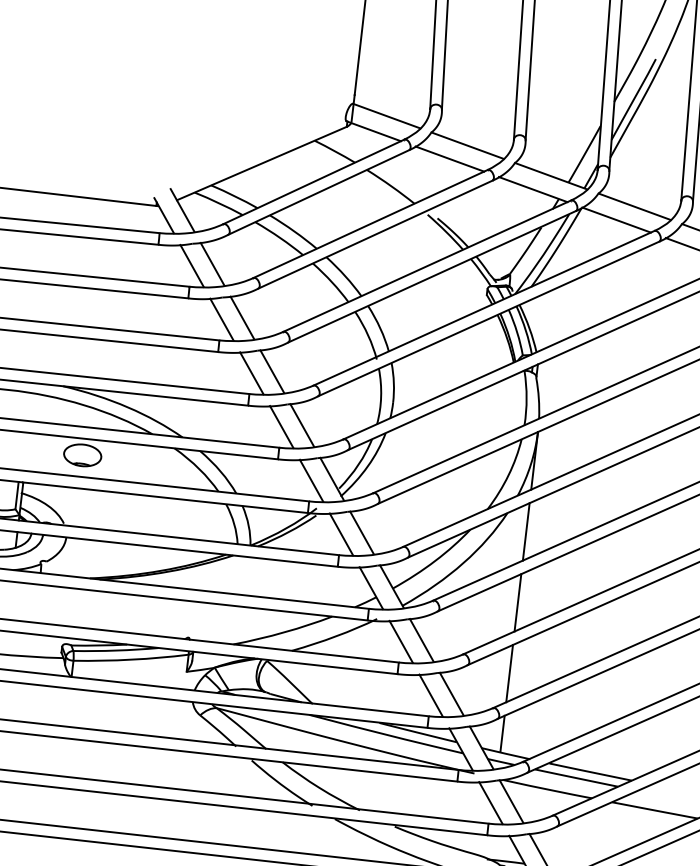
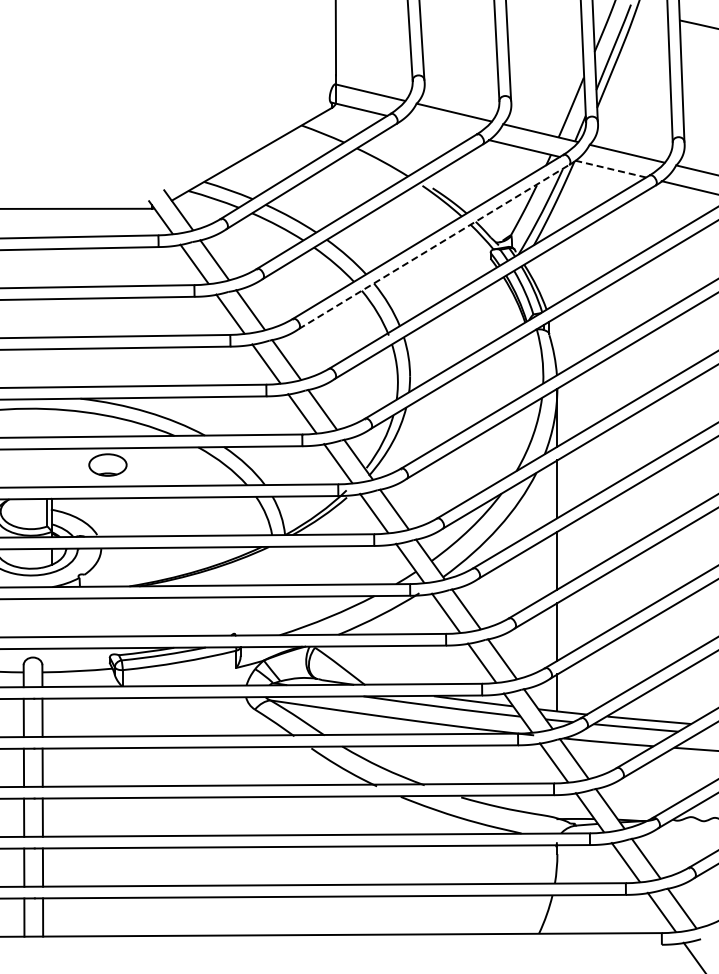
line: (449, 158) -> (437, 127), removed
line: (617, 220) -> (611, 169), solid -> dashed
line: (432, 276) -> (434, 246), solid -> dashed

